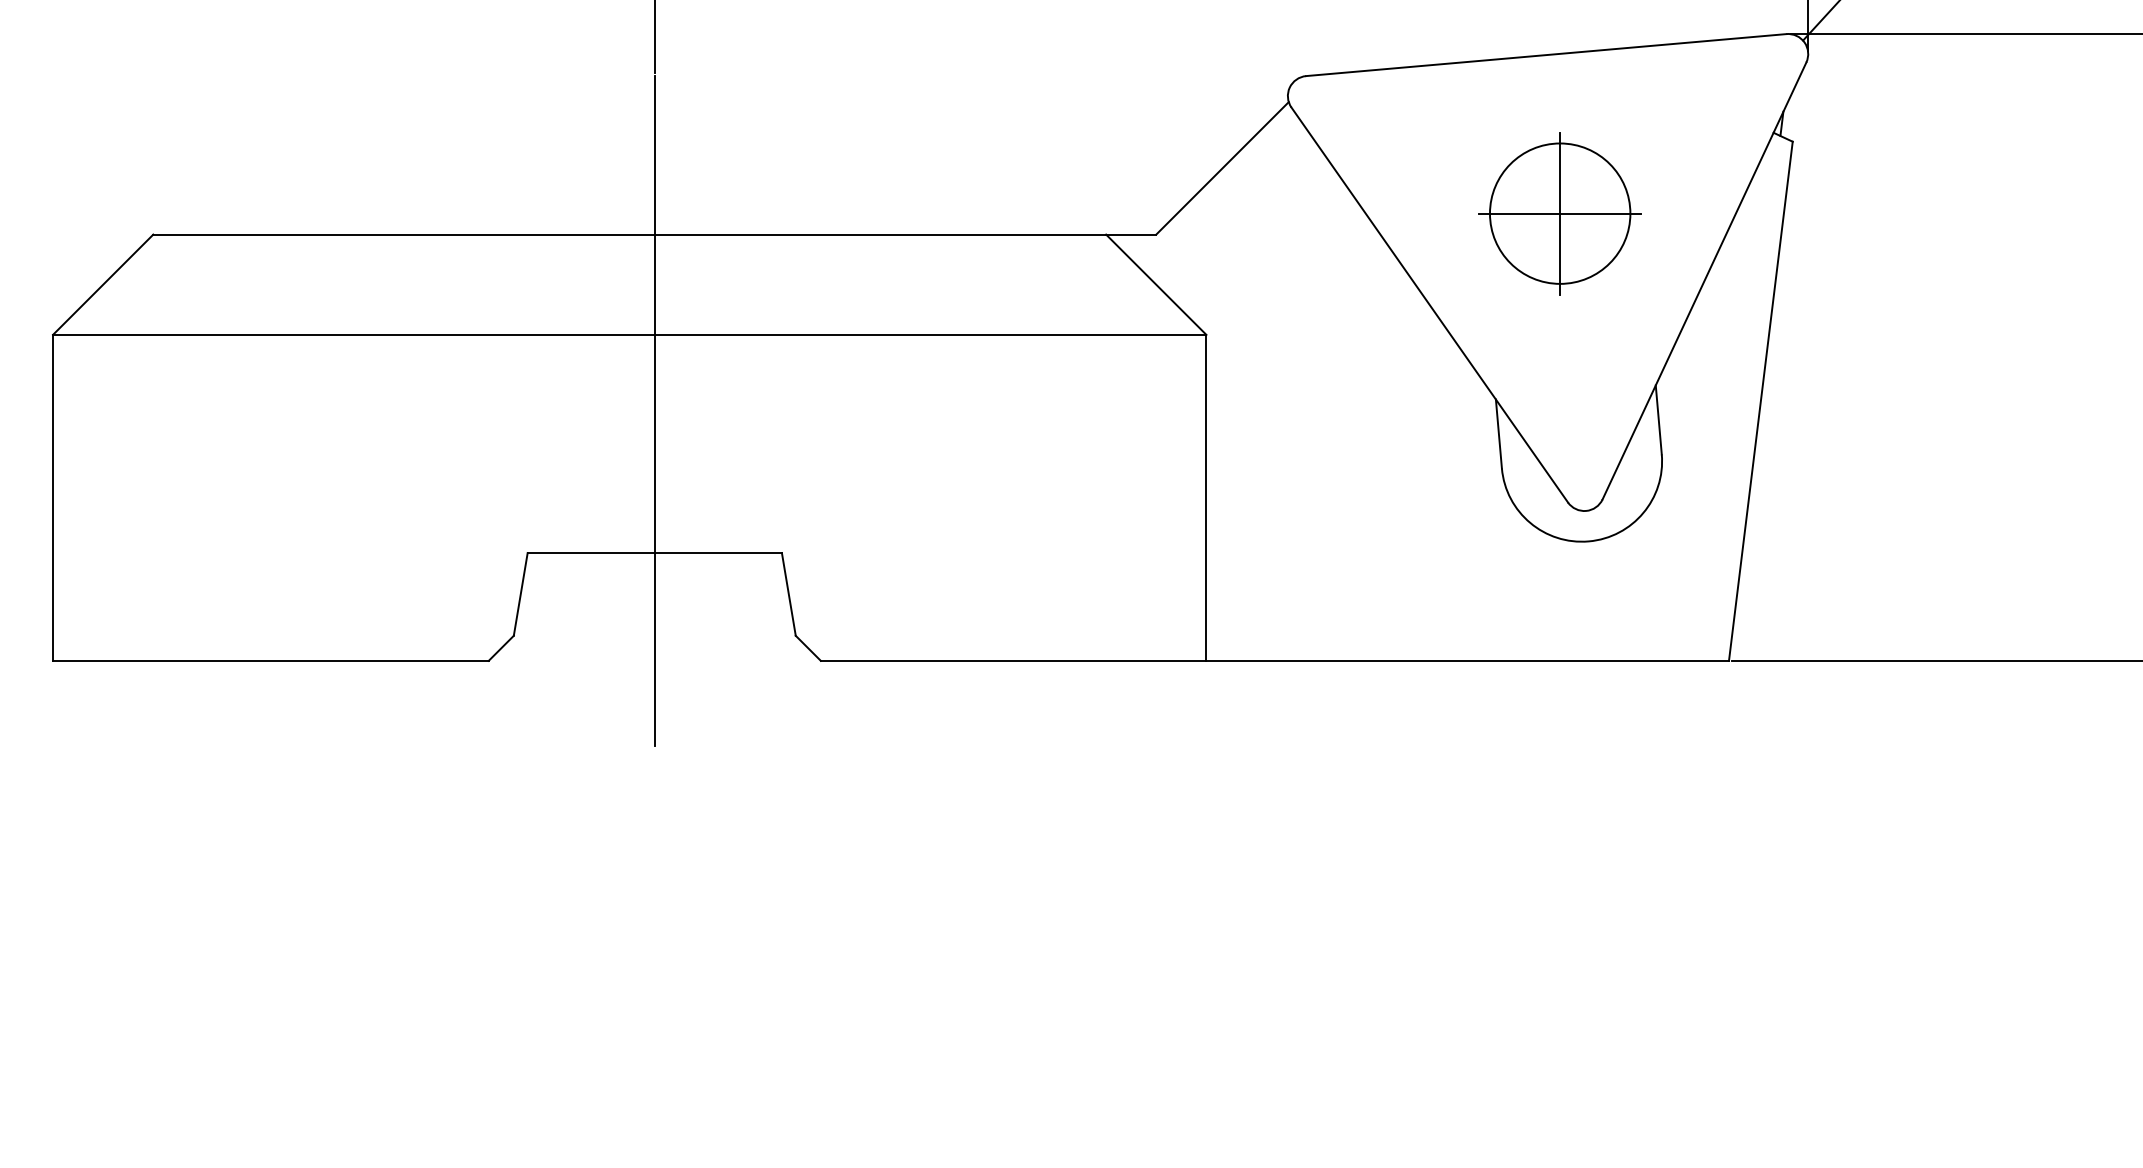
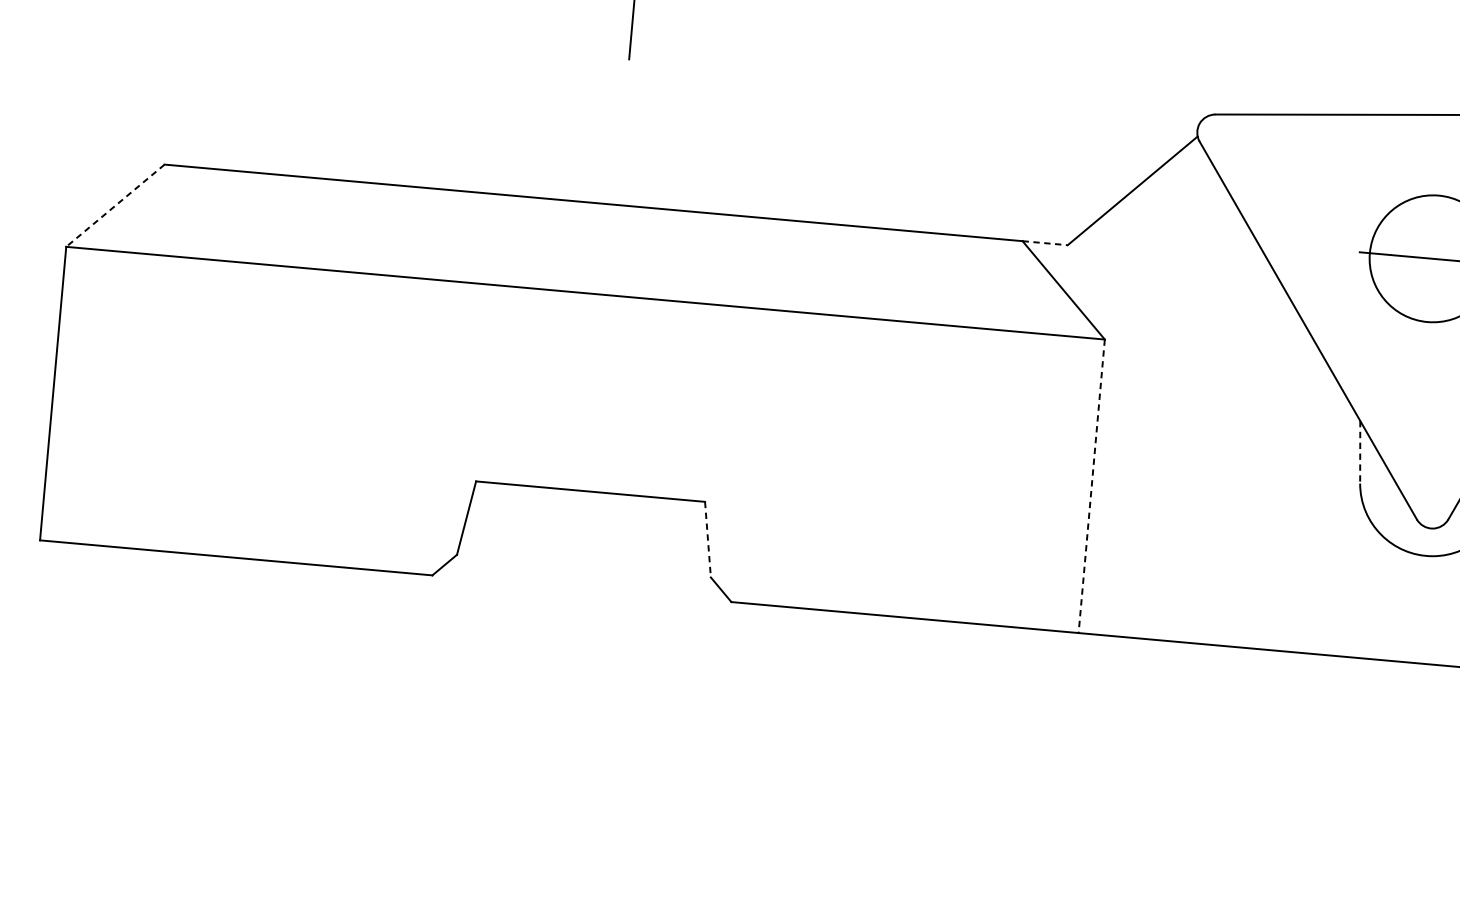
line: (1560, 213) -> (1433, 258), removed
line: (1131, 234) -> (1045, 243), solid -> dashed
line: (103, 284) -> (115, 205), solid -> dashed
line: (654, 410) -> (601, 363), removed
line: (1498, 433) -> (1359, 451), solid -> dashed
line: (1206, 497) -> (1091, 485), solid -> dashed
line: (788, 594) -> (707, 539), solid -> dashed

